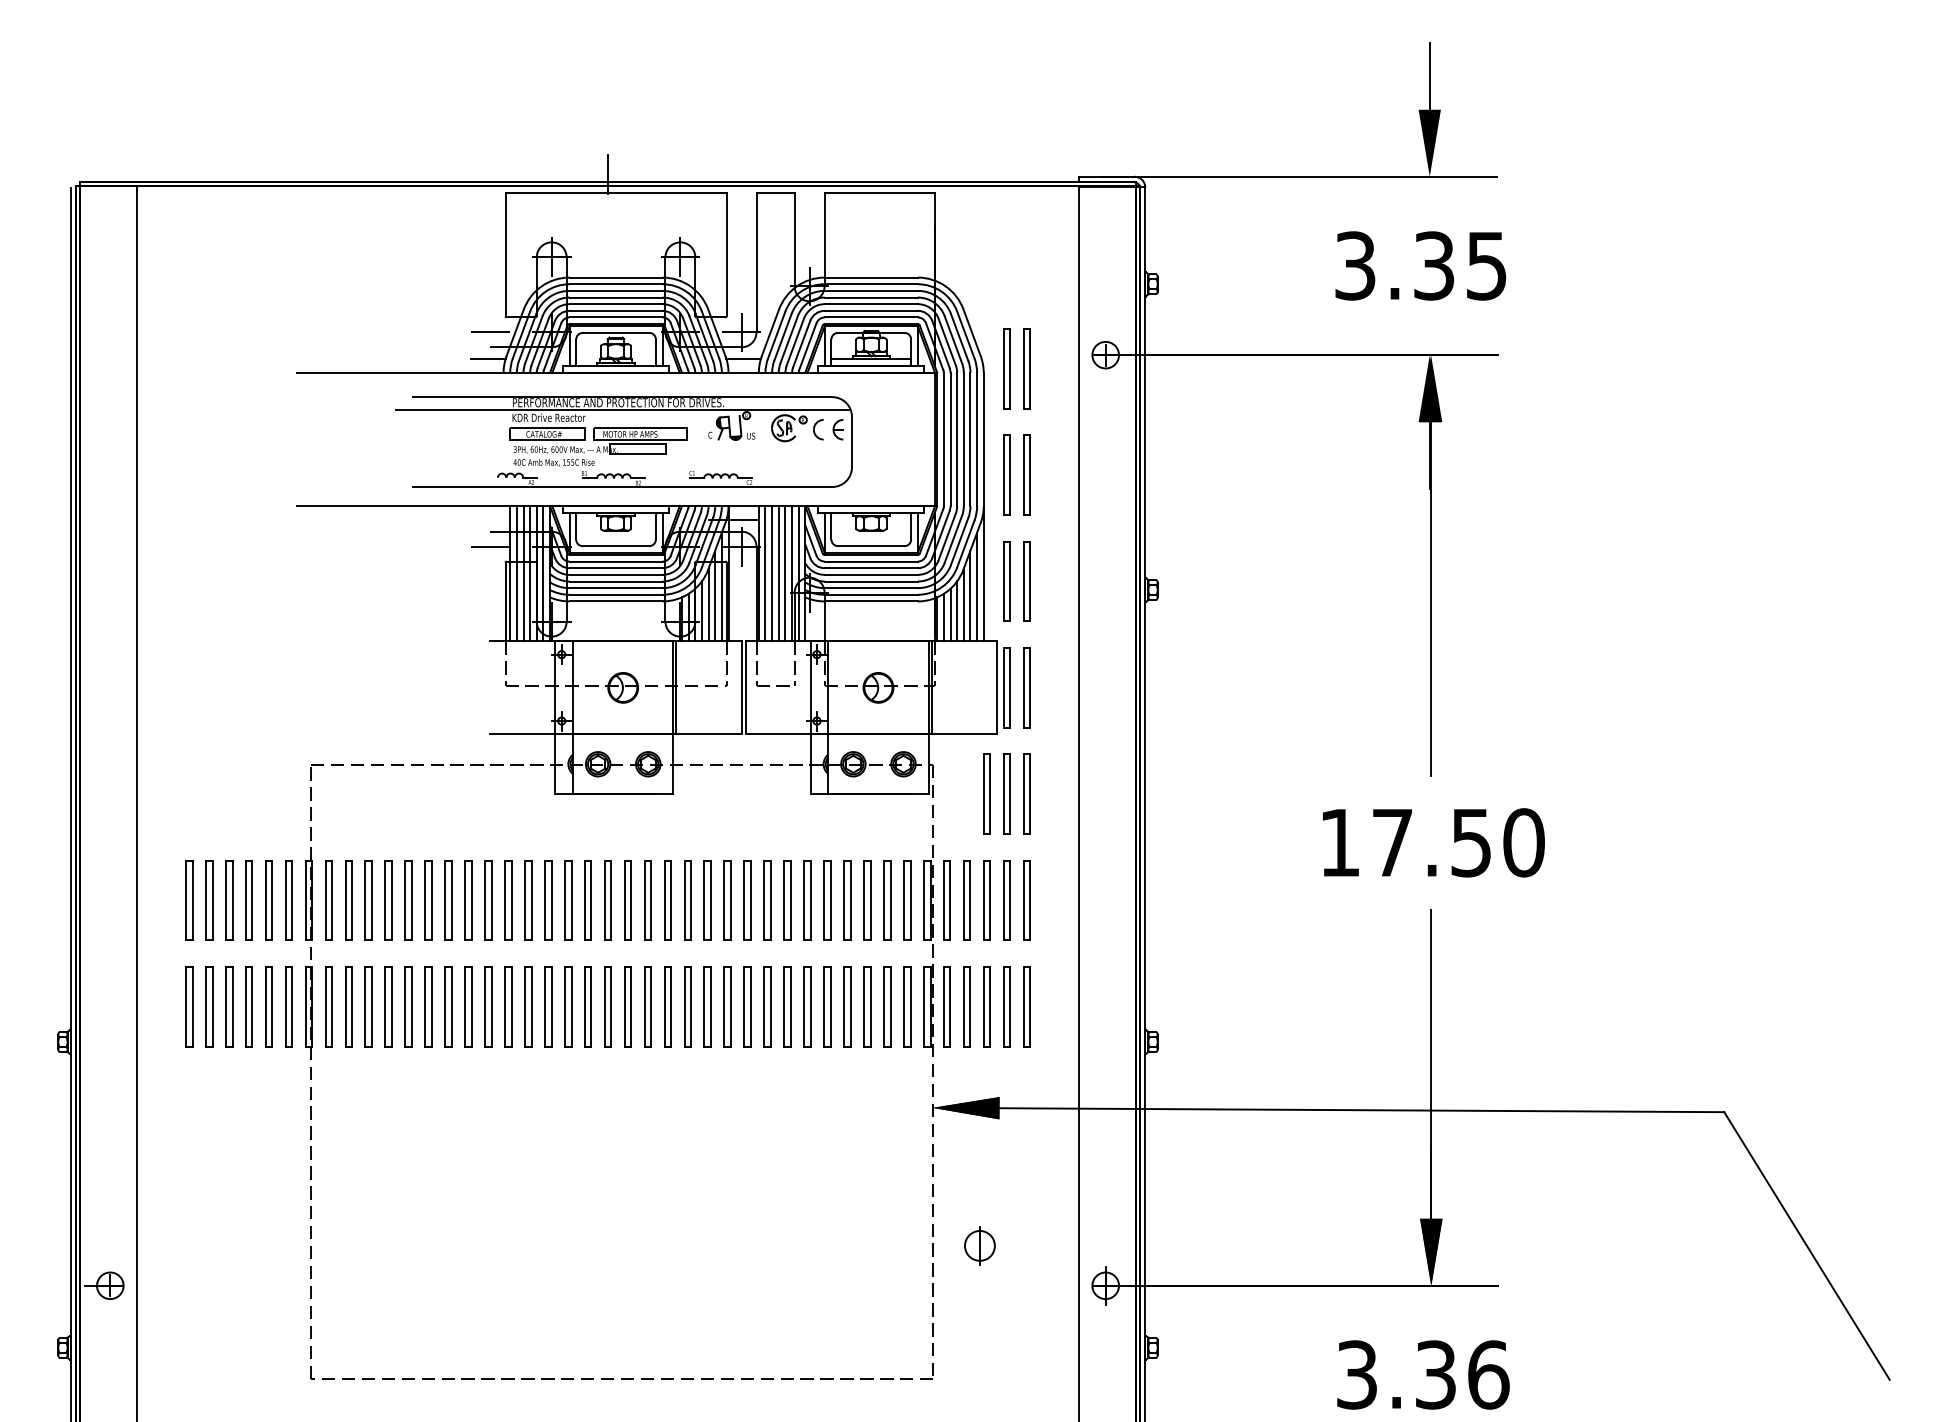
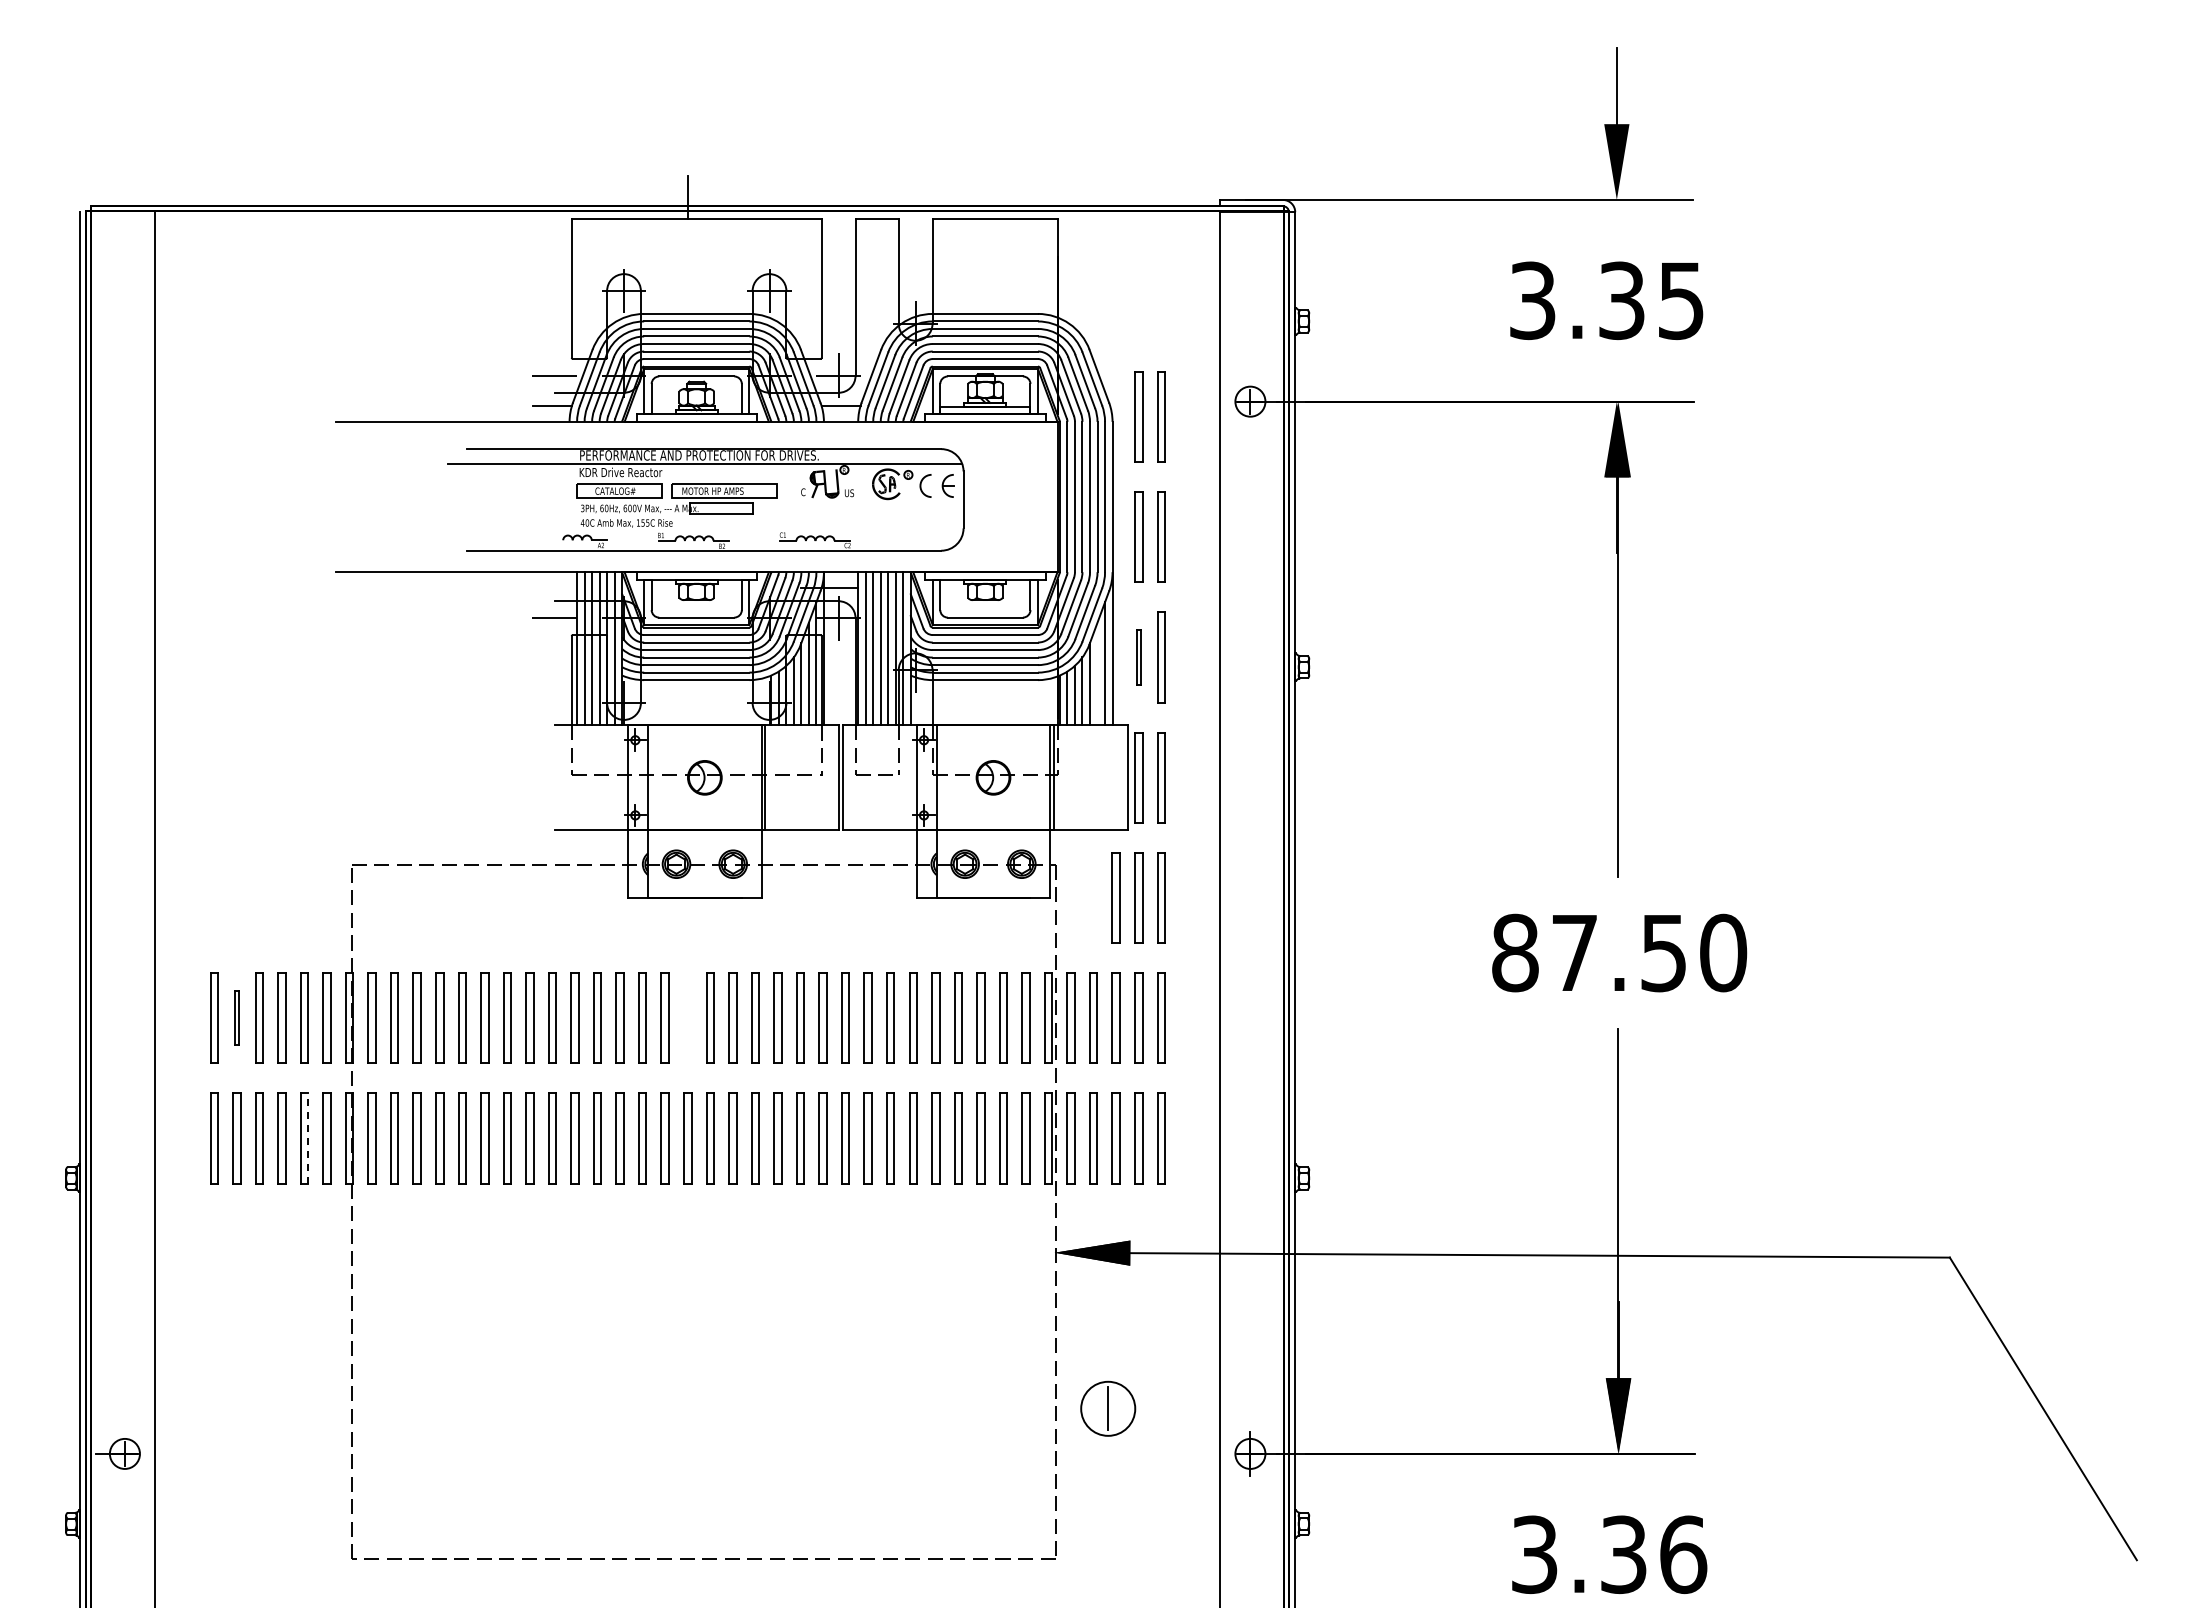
part: (1006, 581) -> (1138, 657), size x0.6
line: (970, 595) -> (1097, 673), removed
text: (1340, 842) -> (1515, 952), 17.50 -> 87.50
part: (208, 899) -> (236, 1017), size x0.6
part: (607, 899) -> (687, 1017), removed
line: (272, 1006) -> (308, 1138), solid -> dashed
circle: (980, 1245) -> (1108, 1408), size x1.6

